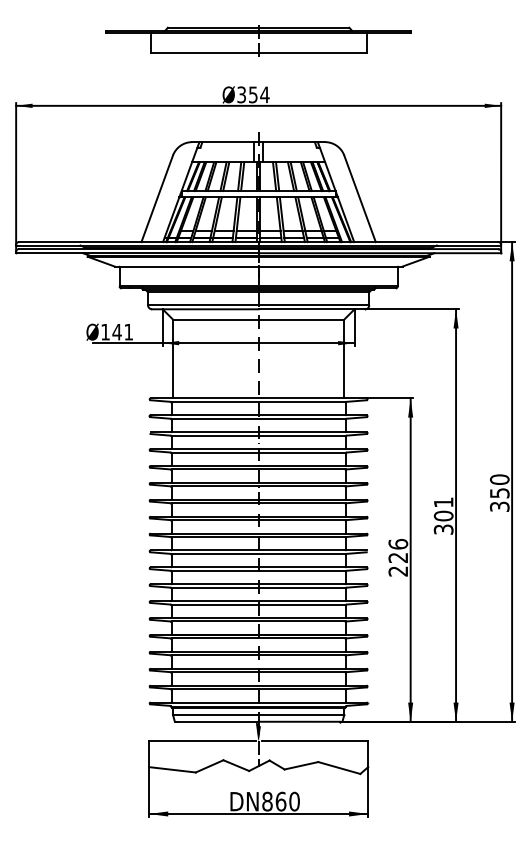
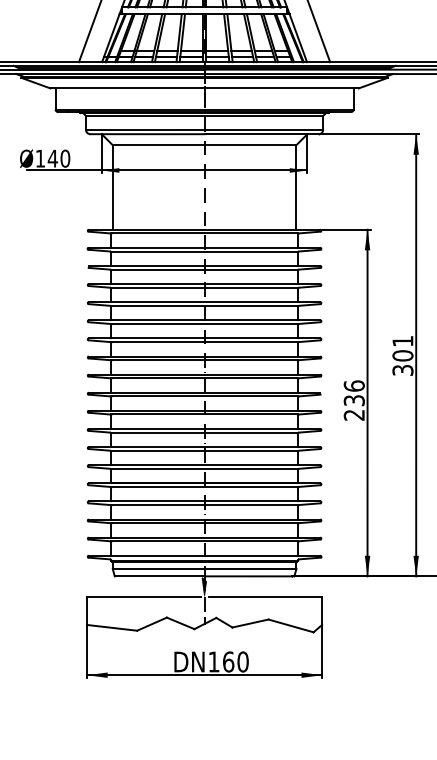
text: (128, 331) -> (65, 157), 141 -> 140
text: (398, 557) -> (354, 400), 226 -> 236
text: (267, 801) -> (214, 661), 860 -> 160

